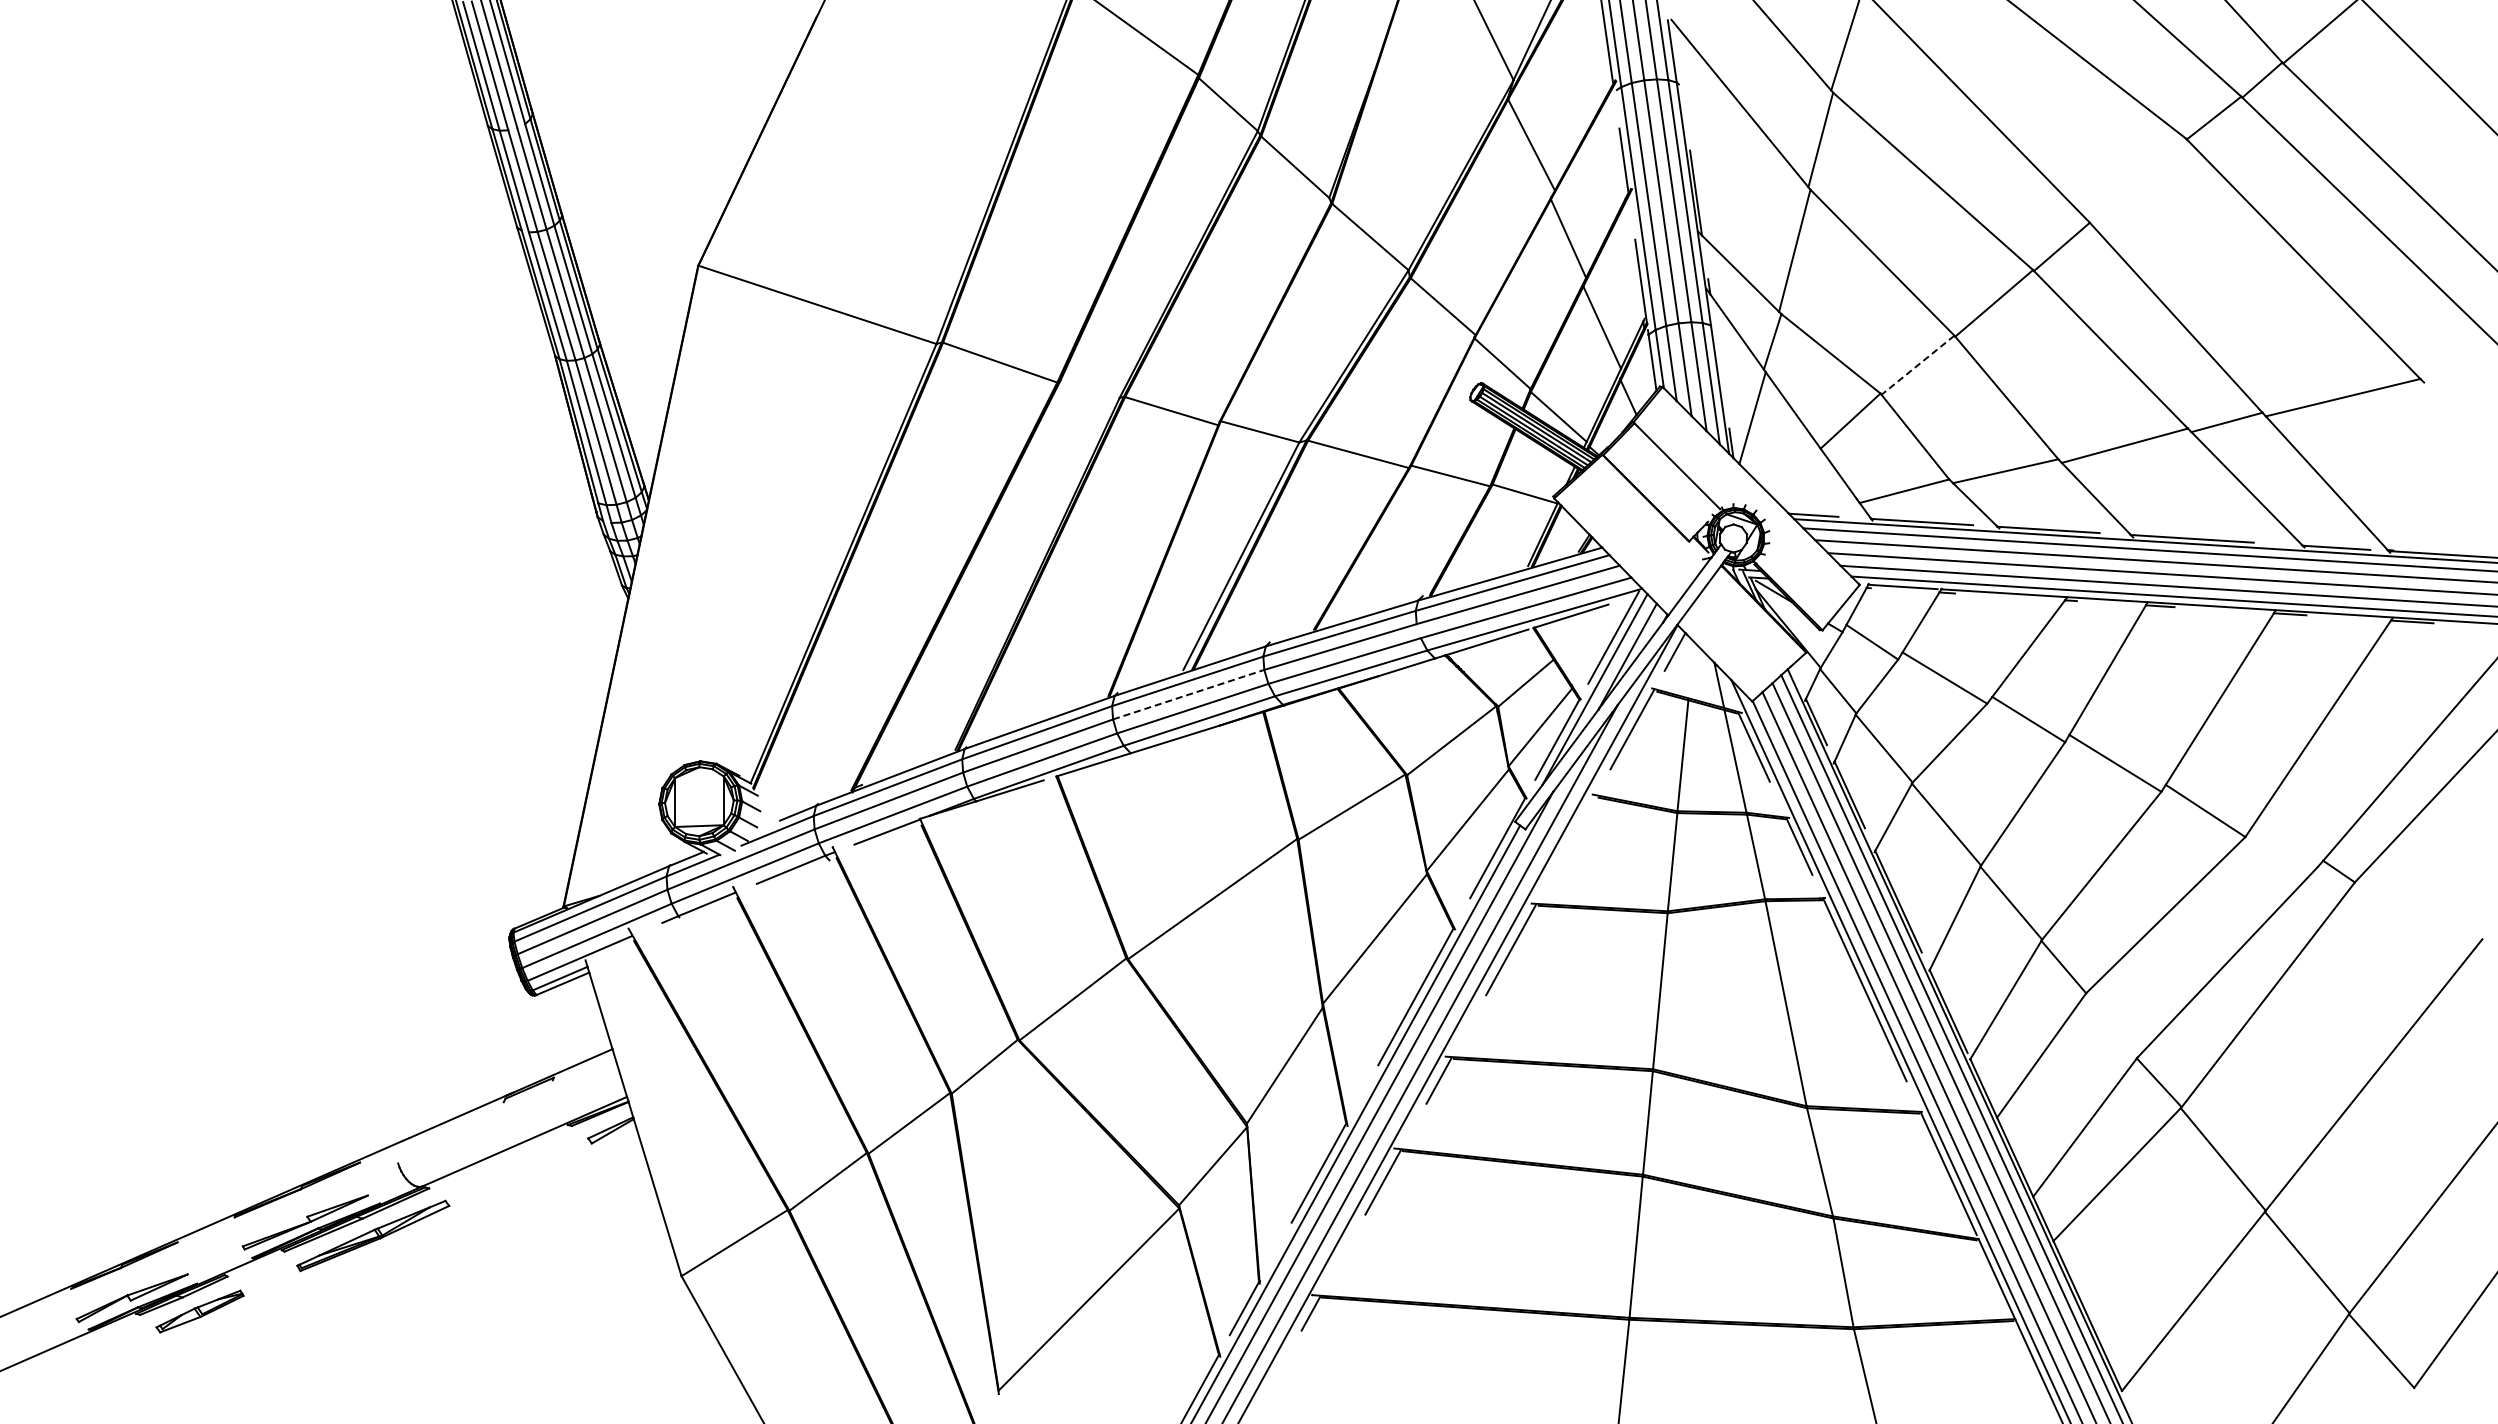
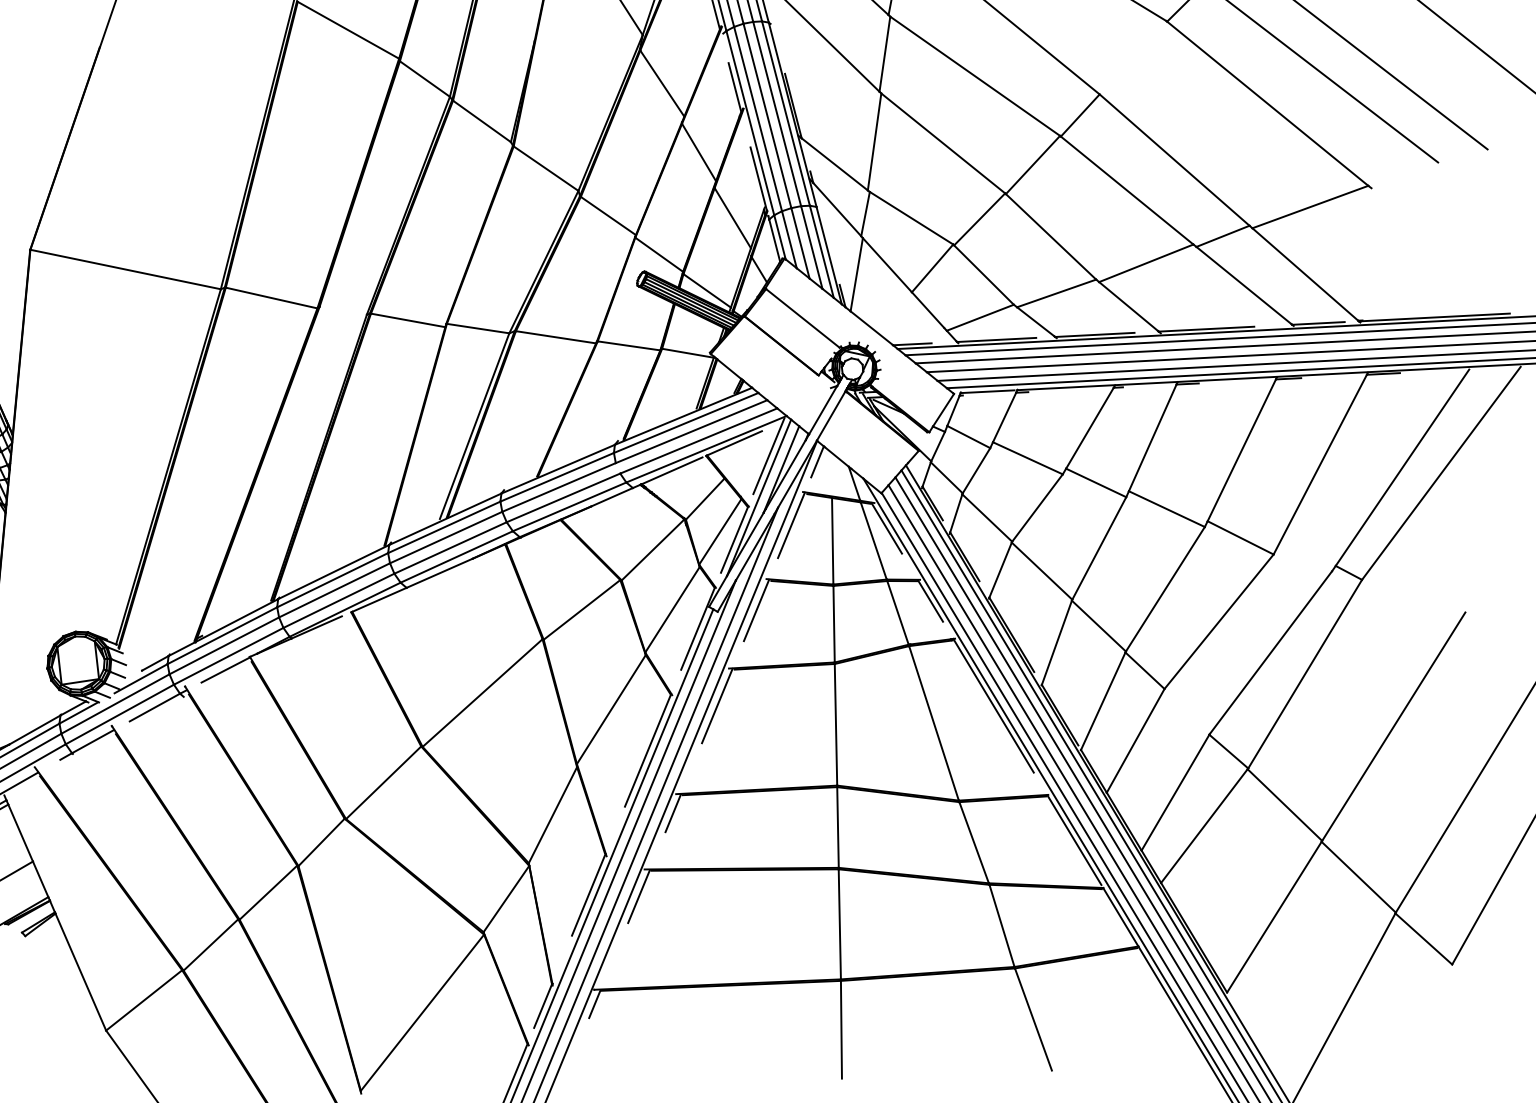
line: (1918, 365) -> (980, 219), dashed -> solid
line: (1188, 694) -> (446, 537), dashed -> solid
line: (1574, 832) -> (755, 609), added

